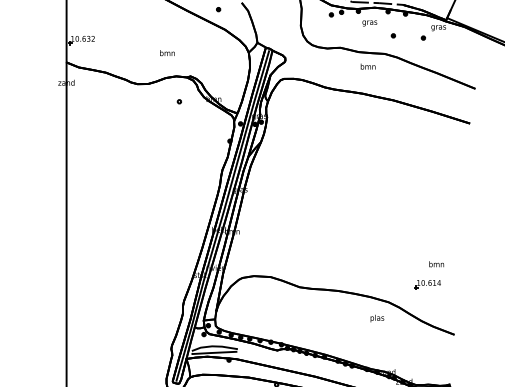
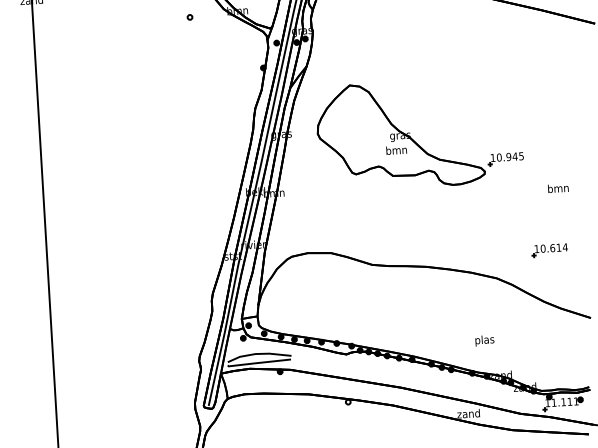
part: (339, 195) -> (419, 134), added
text: (436, 264) -> (558, 188), moved
text: (377, 318) -> (484, 340), moved

